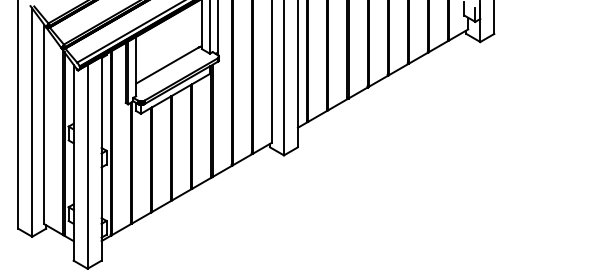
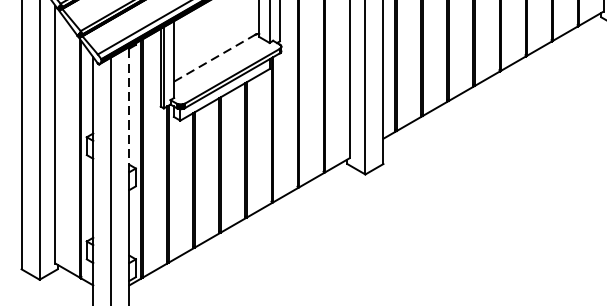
line: (167, 65) -> (214, 58), solid -> dashed
line: (101, 105) -> (129, 109), solid -> dashed

